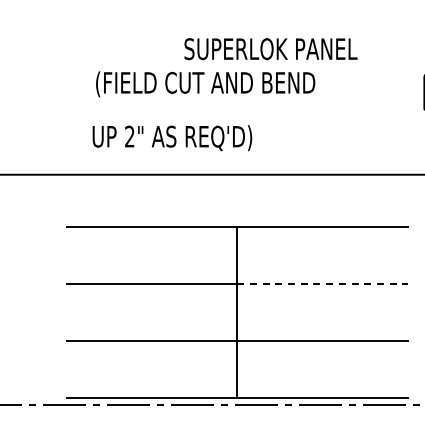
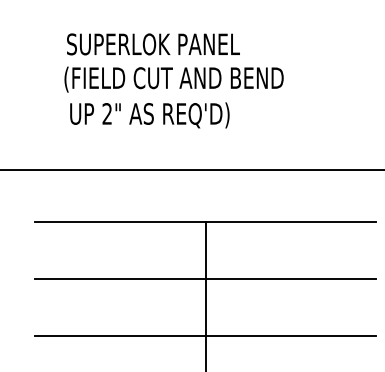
text: (270, 49) -> (152, 44), moved
text: (172, 138) -> (149, 115), moved
line: (323, 284) -> (291, 279), dashed -> solid

